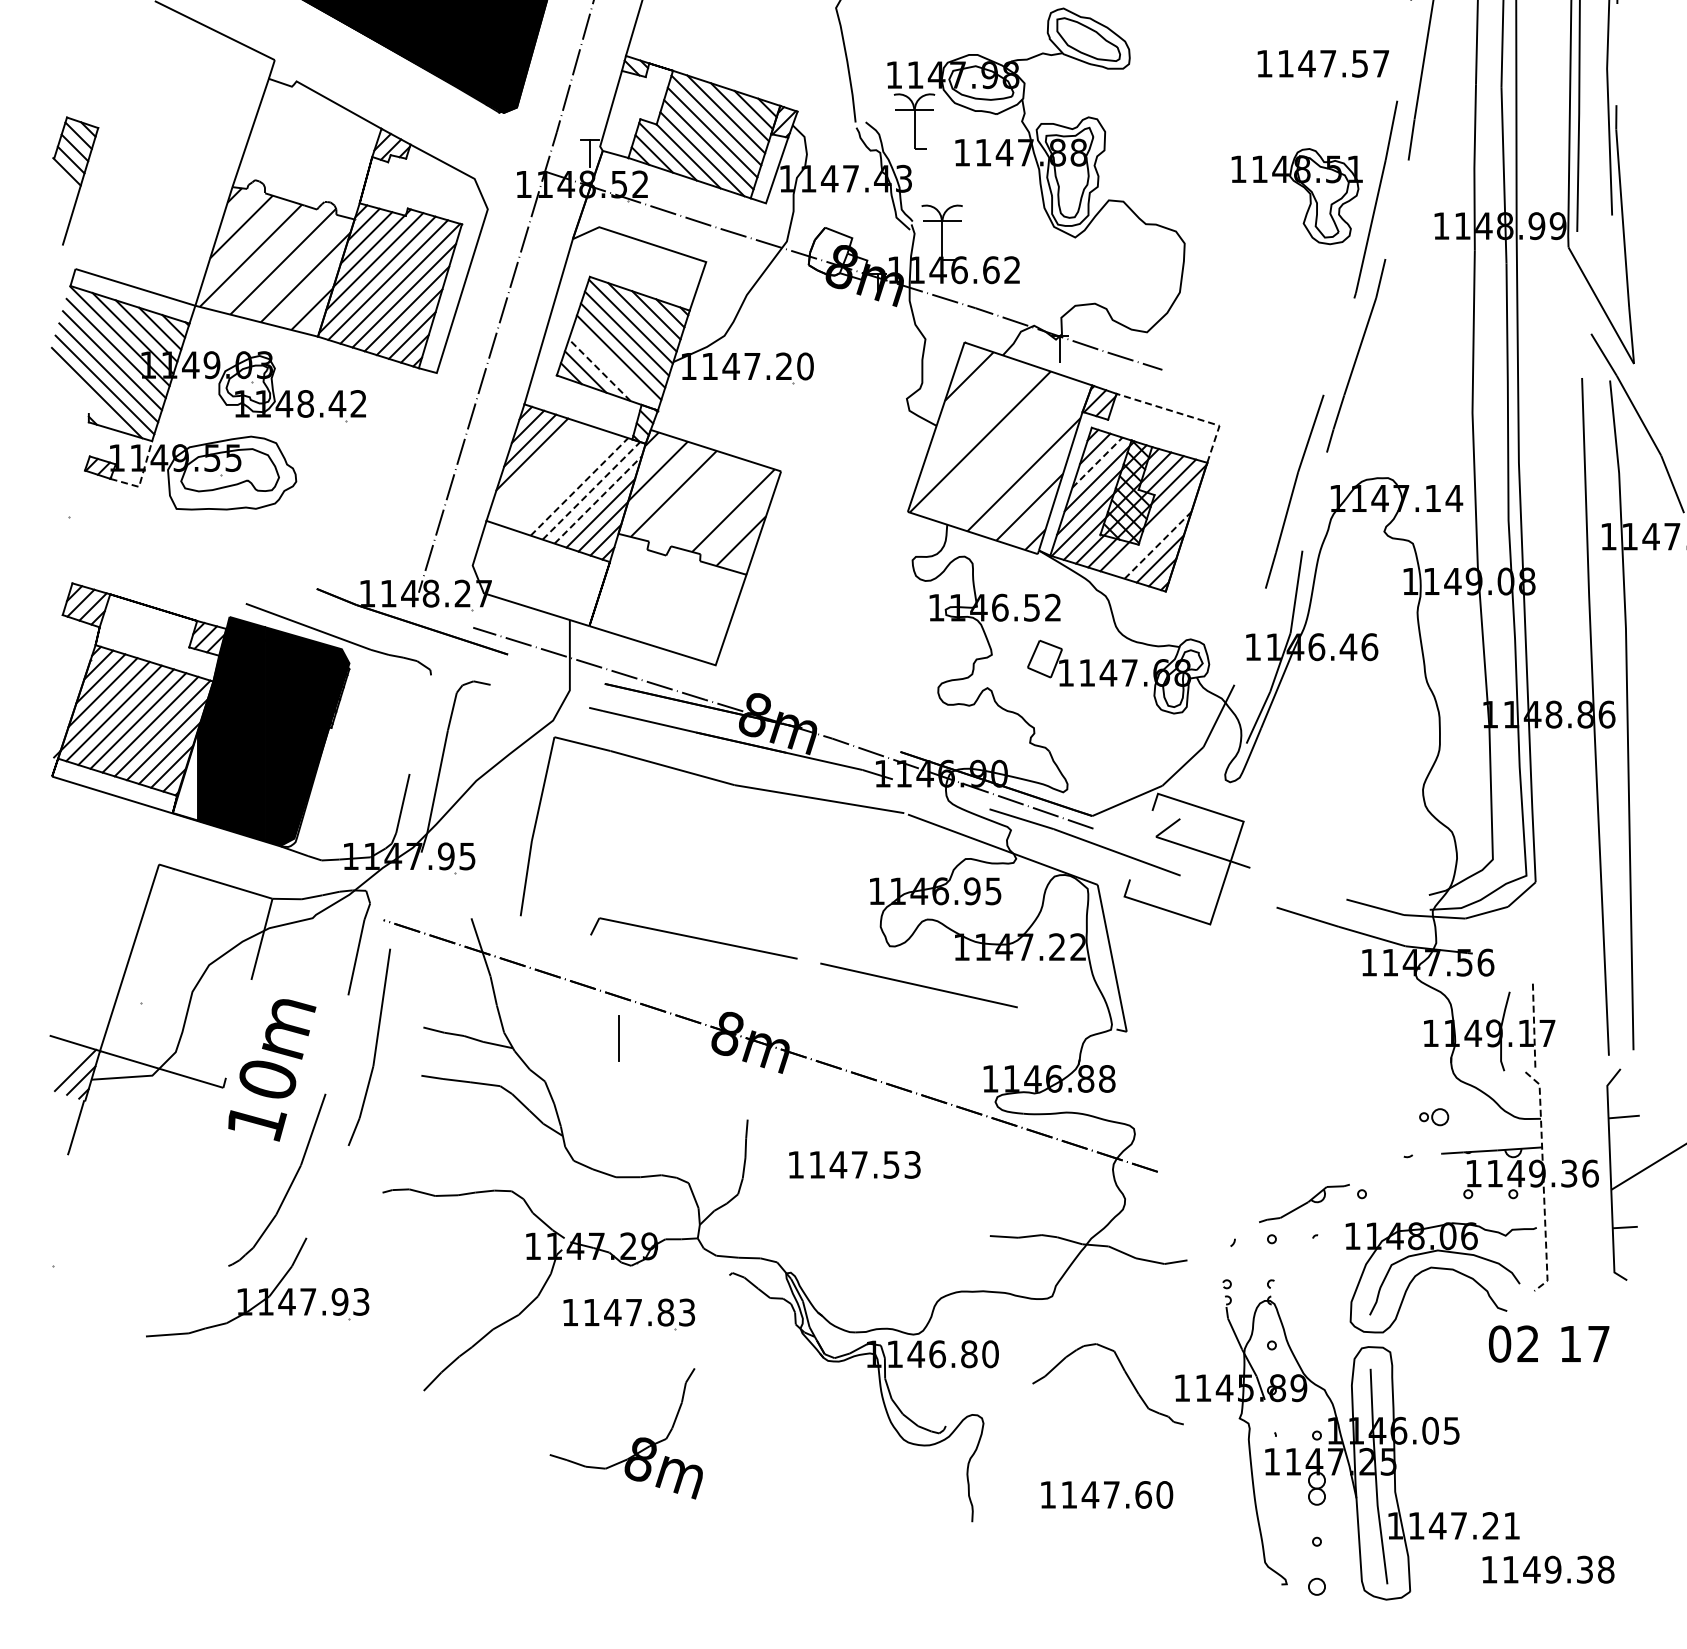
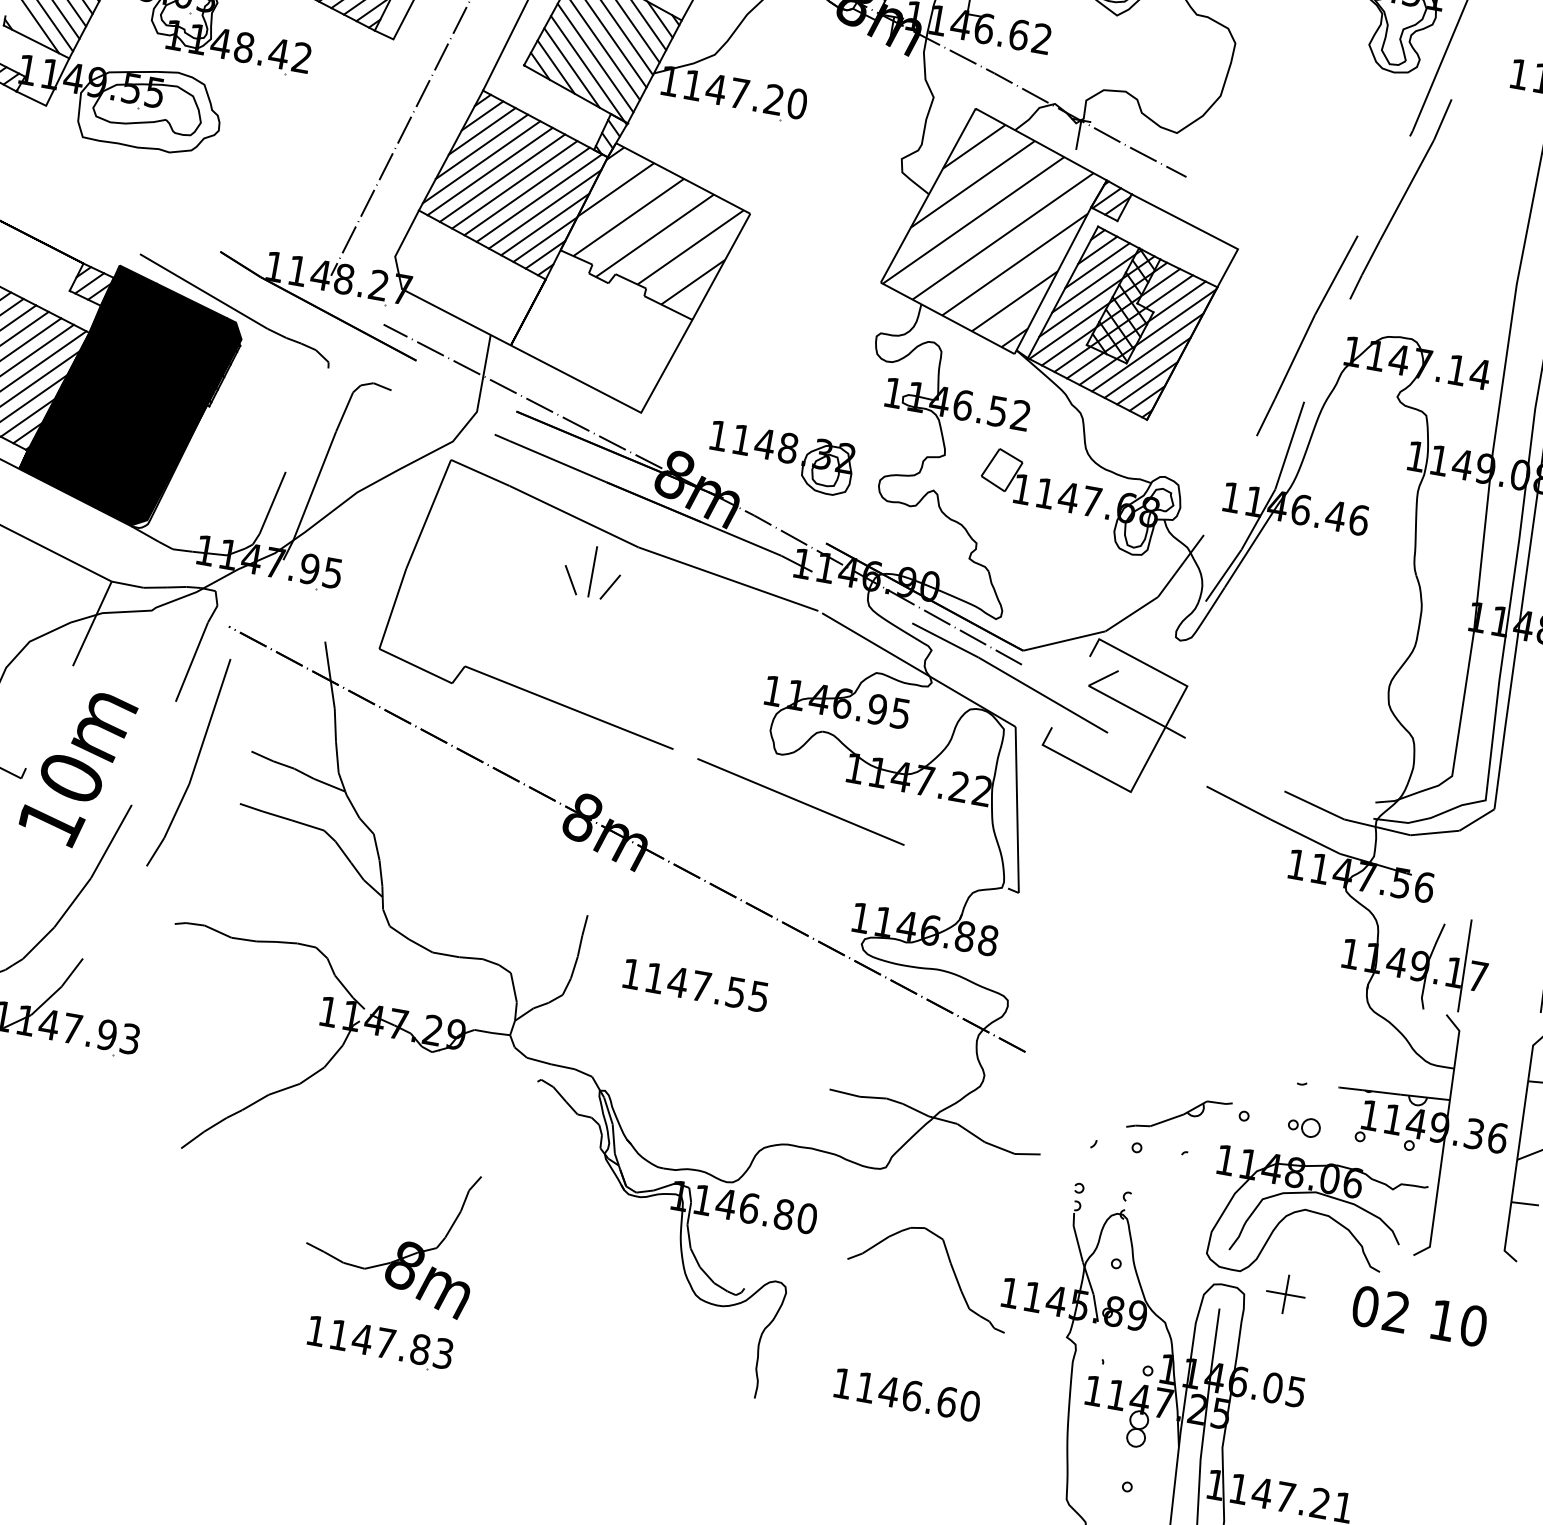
line: (613, 368) -> (587, 68), added
line: (599, 370) -> (571, 68), dashed -> solid
line: (973, 409) -> (972, 183), added
line: (1187, 415) -> (1205, 231), dashed -> solid
line: (1008, 451) -> (1002, 236), added
line: (1097, 462) -> (1097, 265), dashed -> solid
line: (534, 467) -> (481, 161), added
line: (543, 474) -> (490, 170), added
line: (141, 478) -> (50, 97), dashed -> solid
line: (555, 478) -> (502, 177), added
line: (567, 482) -> (514, 184), added
line: (579, 486) -> (527, 191), dashed -> solid
line: (591, 490) -> (539, 197), dashed -> solid
line: (598, 499) -> (545, 208), dashed -> solid
line: (699, 505) -> (654, 235), added
line: (1155, 531) -> (1147, 352), added
line: (1158, 545) -> (1148, 368), dashed -> solid
part: (846, 683) -> (780, 458), added
fill: (184, 775) -> (39, 429), added
line: (679, 824) -> (570, 579), added
line: (715, 824) -> (609, 586), added
line: (555, 925) -> (415, 665), added
line: (1534, 1026) -> (1465, 966), dashed -> solid
line: (618, 1038) -> (592, 572), moved
part: (1434, 1117) -> (1304, 1127), moved
text: (912, 1164) -> (758, 996), 1147.53 -> 1147.55
line: (1543, 1182) -> (1444, 1138), dashed -> solid
part: (628, 1314) -> (379, 1344), moved
text: (1598, 1343) -> (1473, 1325), 17 -> 10
part: (1426, 1345) -> (1285, 1293), added
text: (1111, 1494) -> (912, 1395), 1147.60 -> 1146.60

